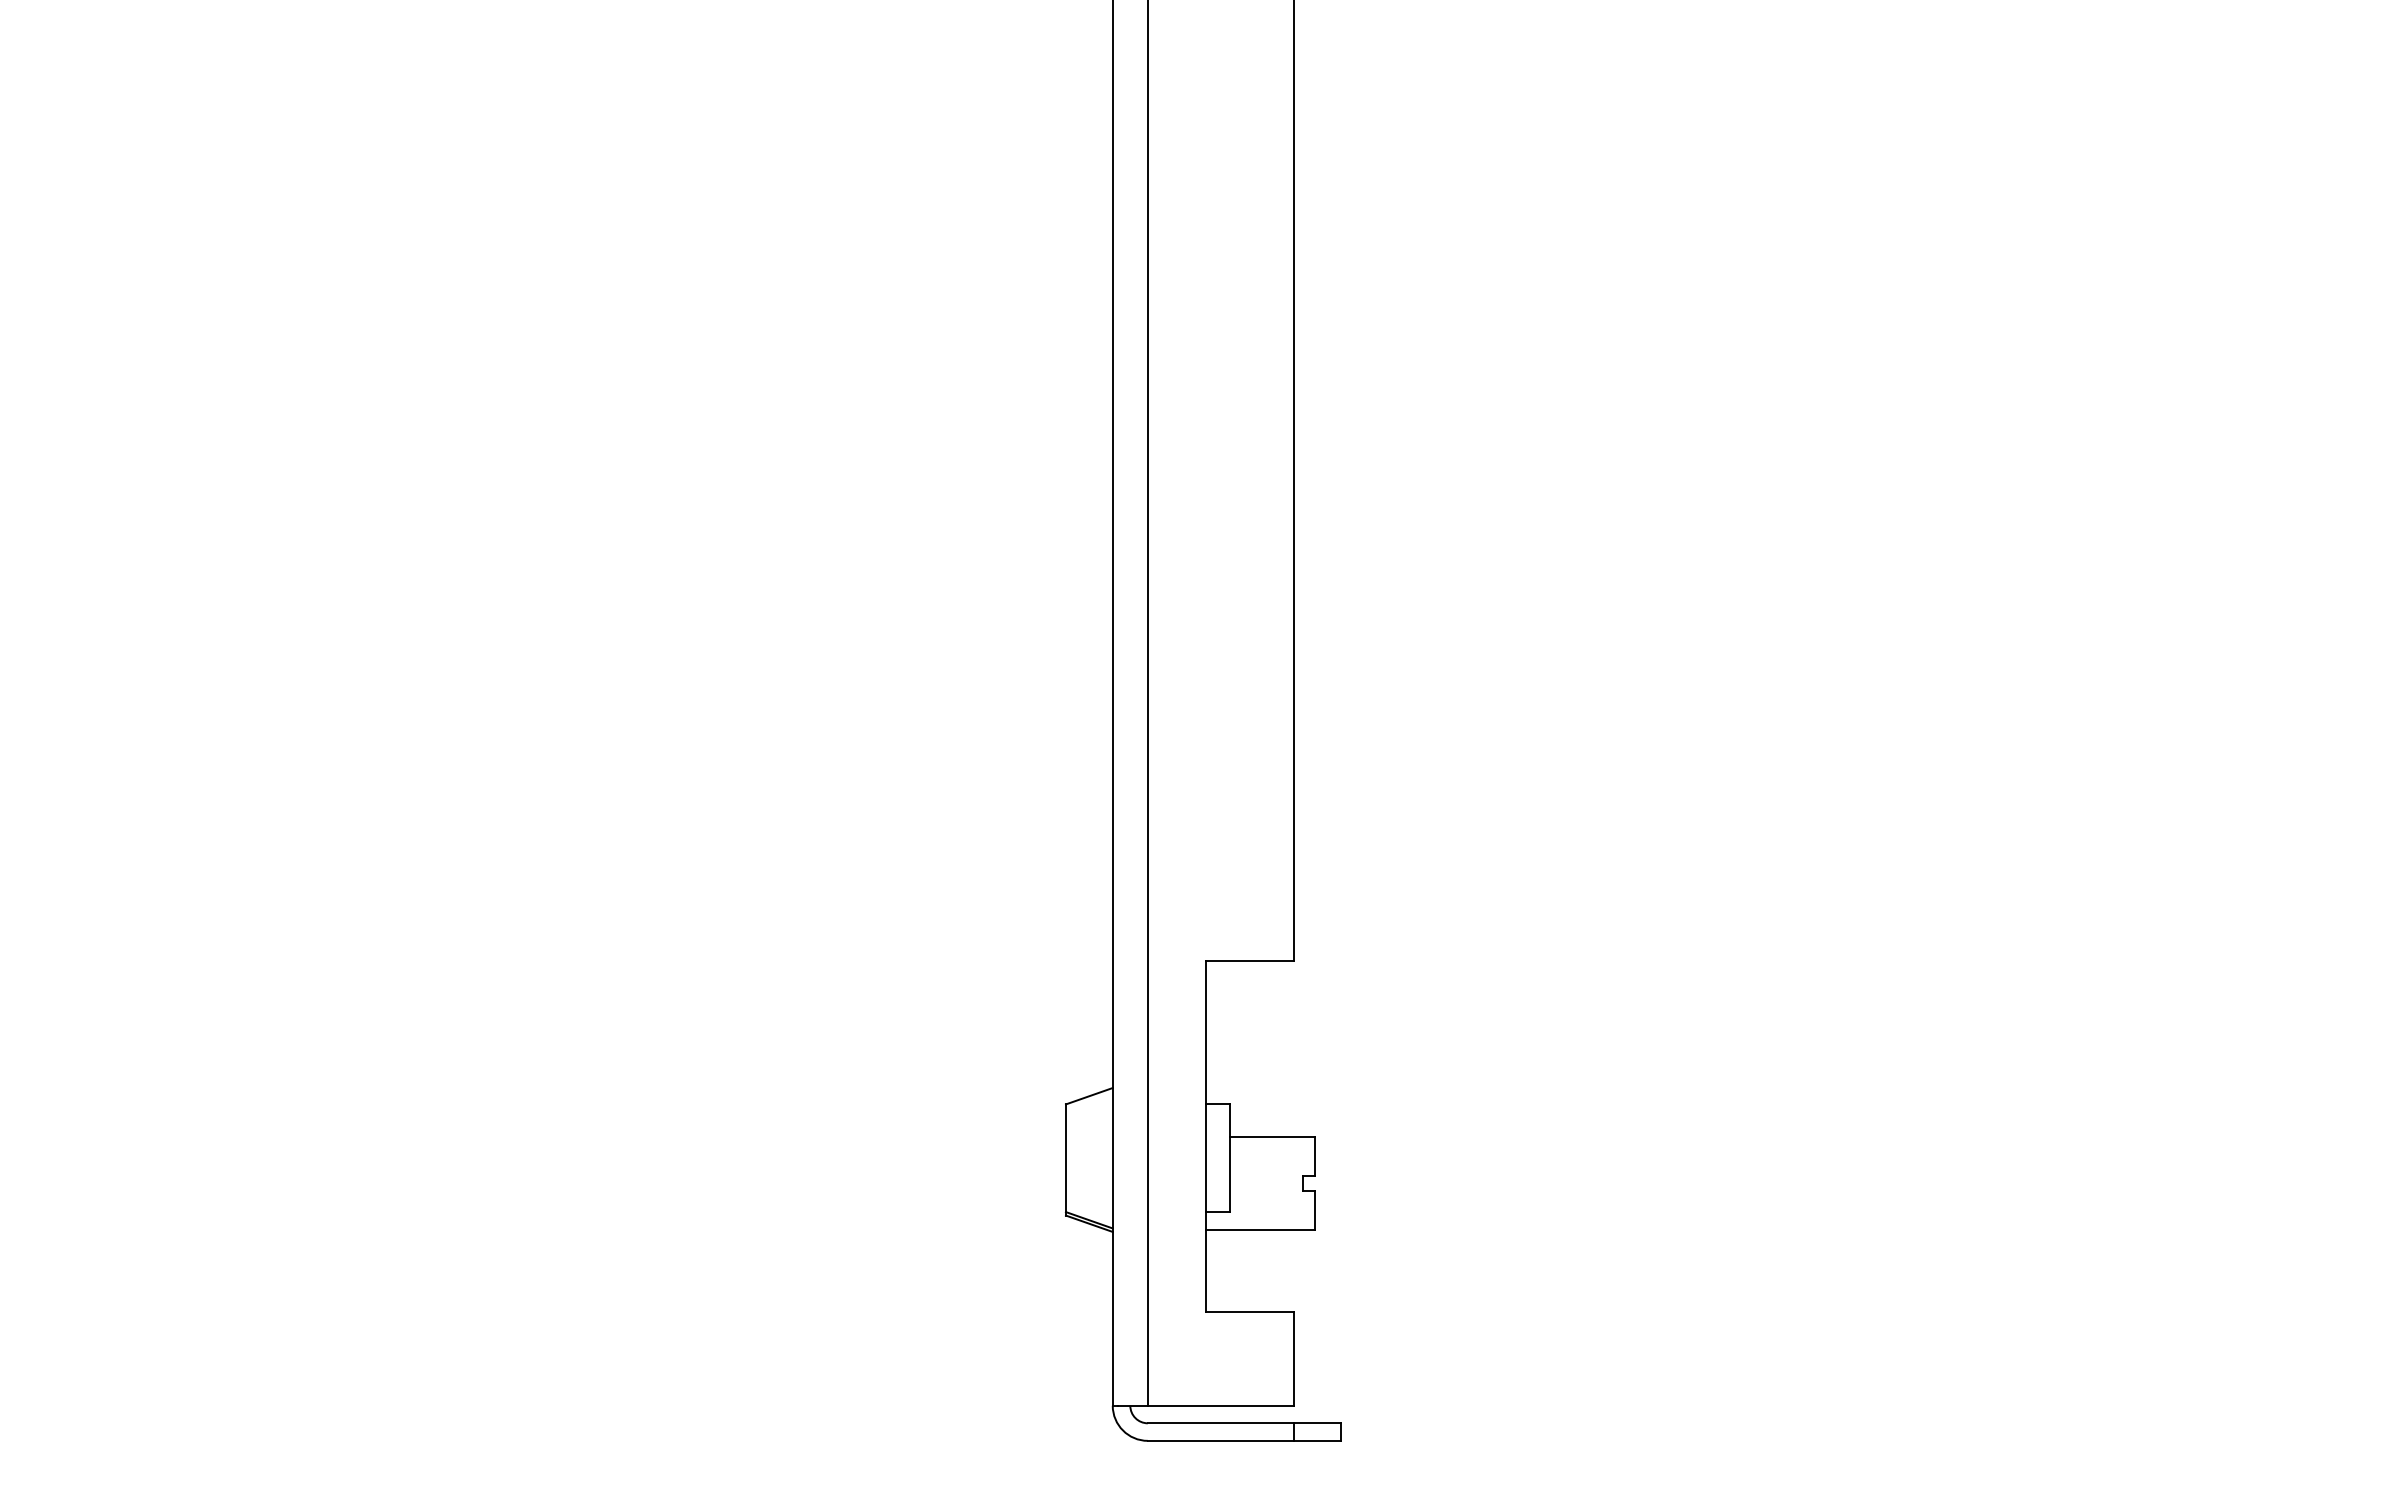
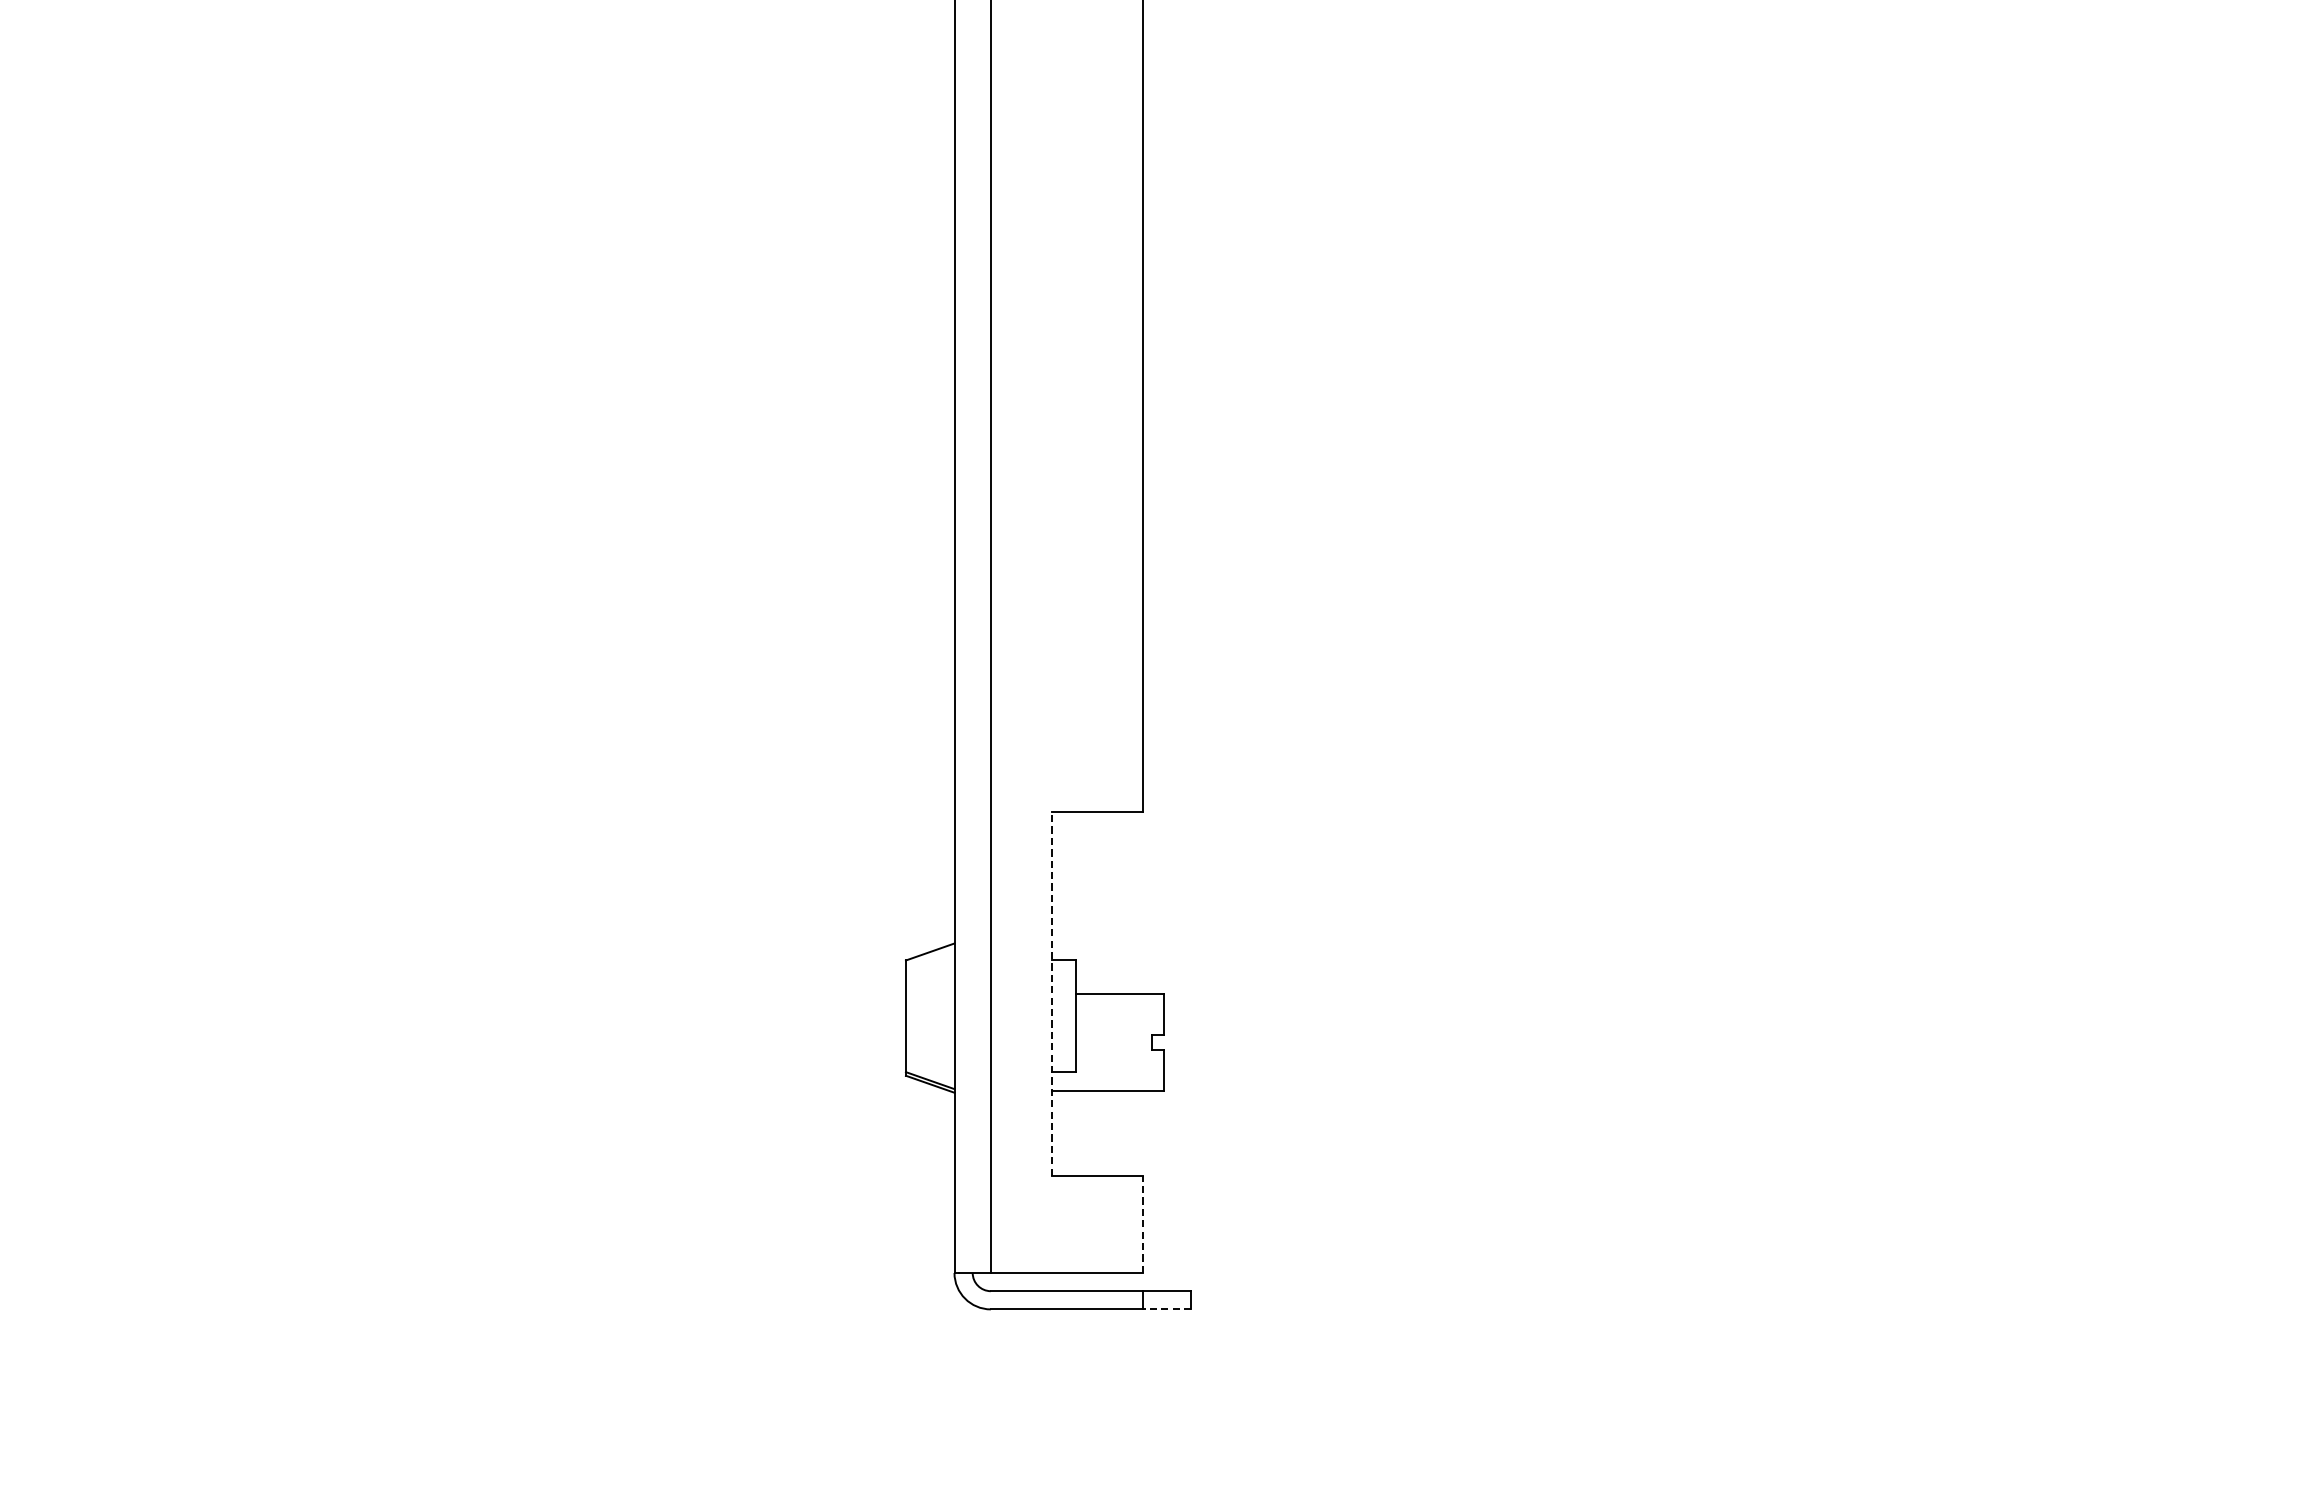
line: (1206, 1136) -> (1051, 993), solid -> dashed
line: (1294, 1358) -> (1142, 1223), solid -> dashed
line: (1317, 1440) -> (1166, 1309), solid -> dashed

